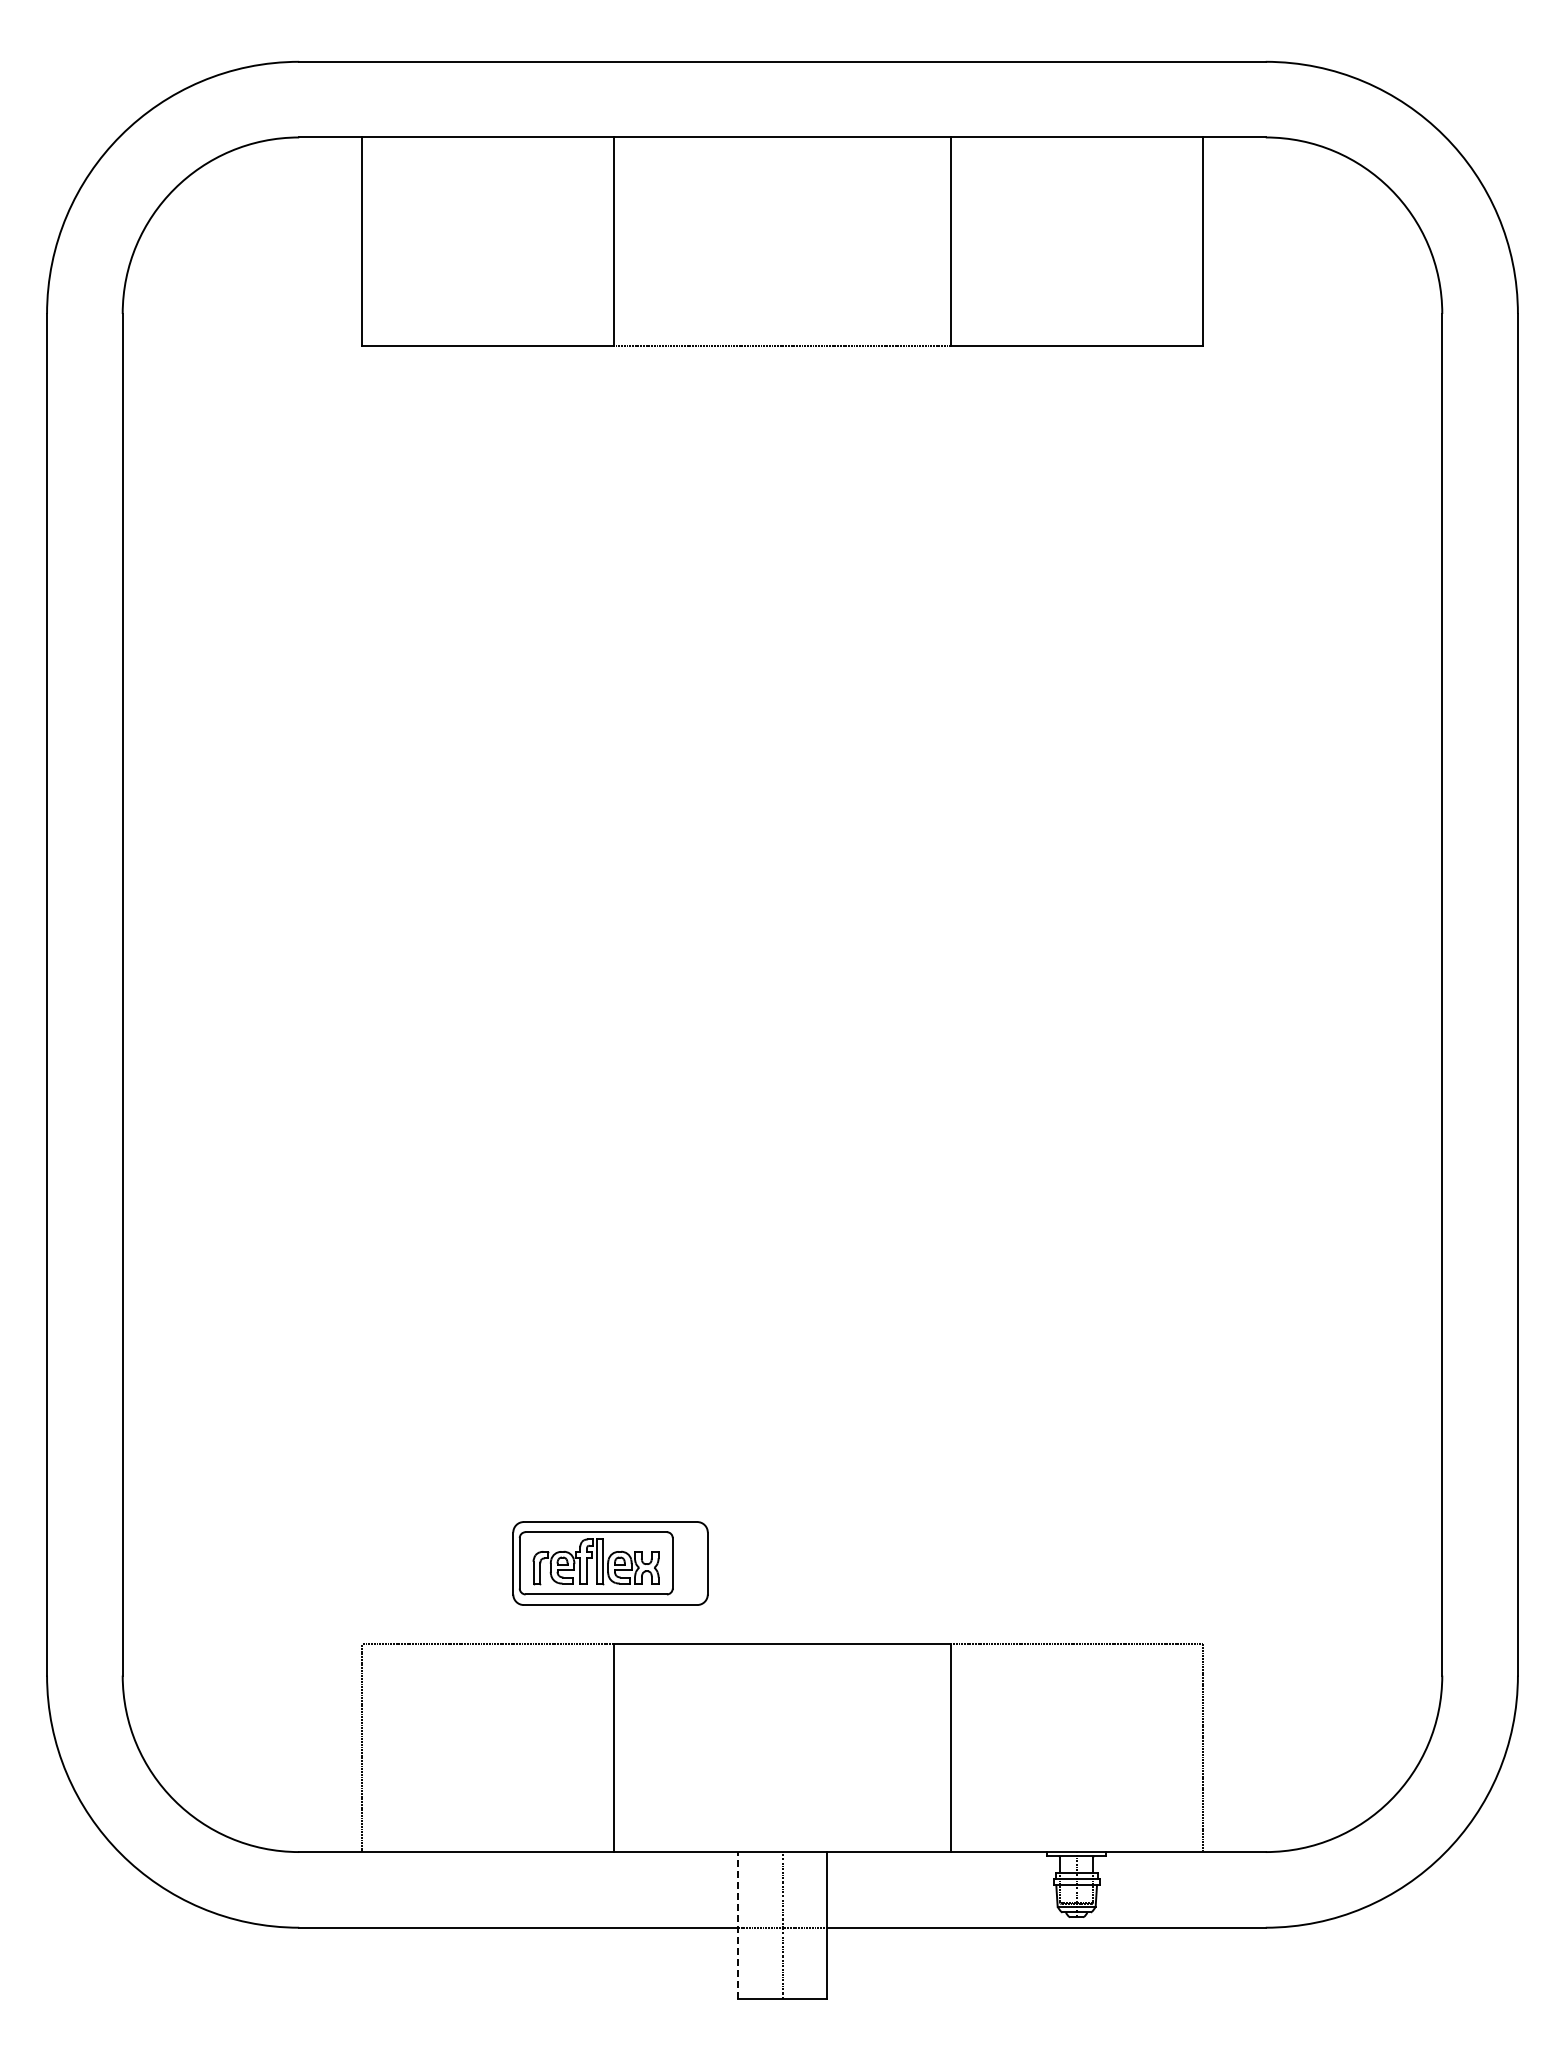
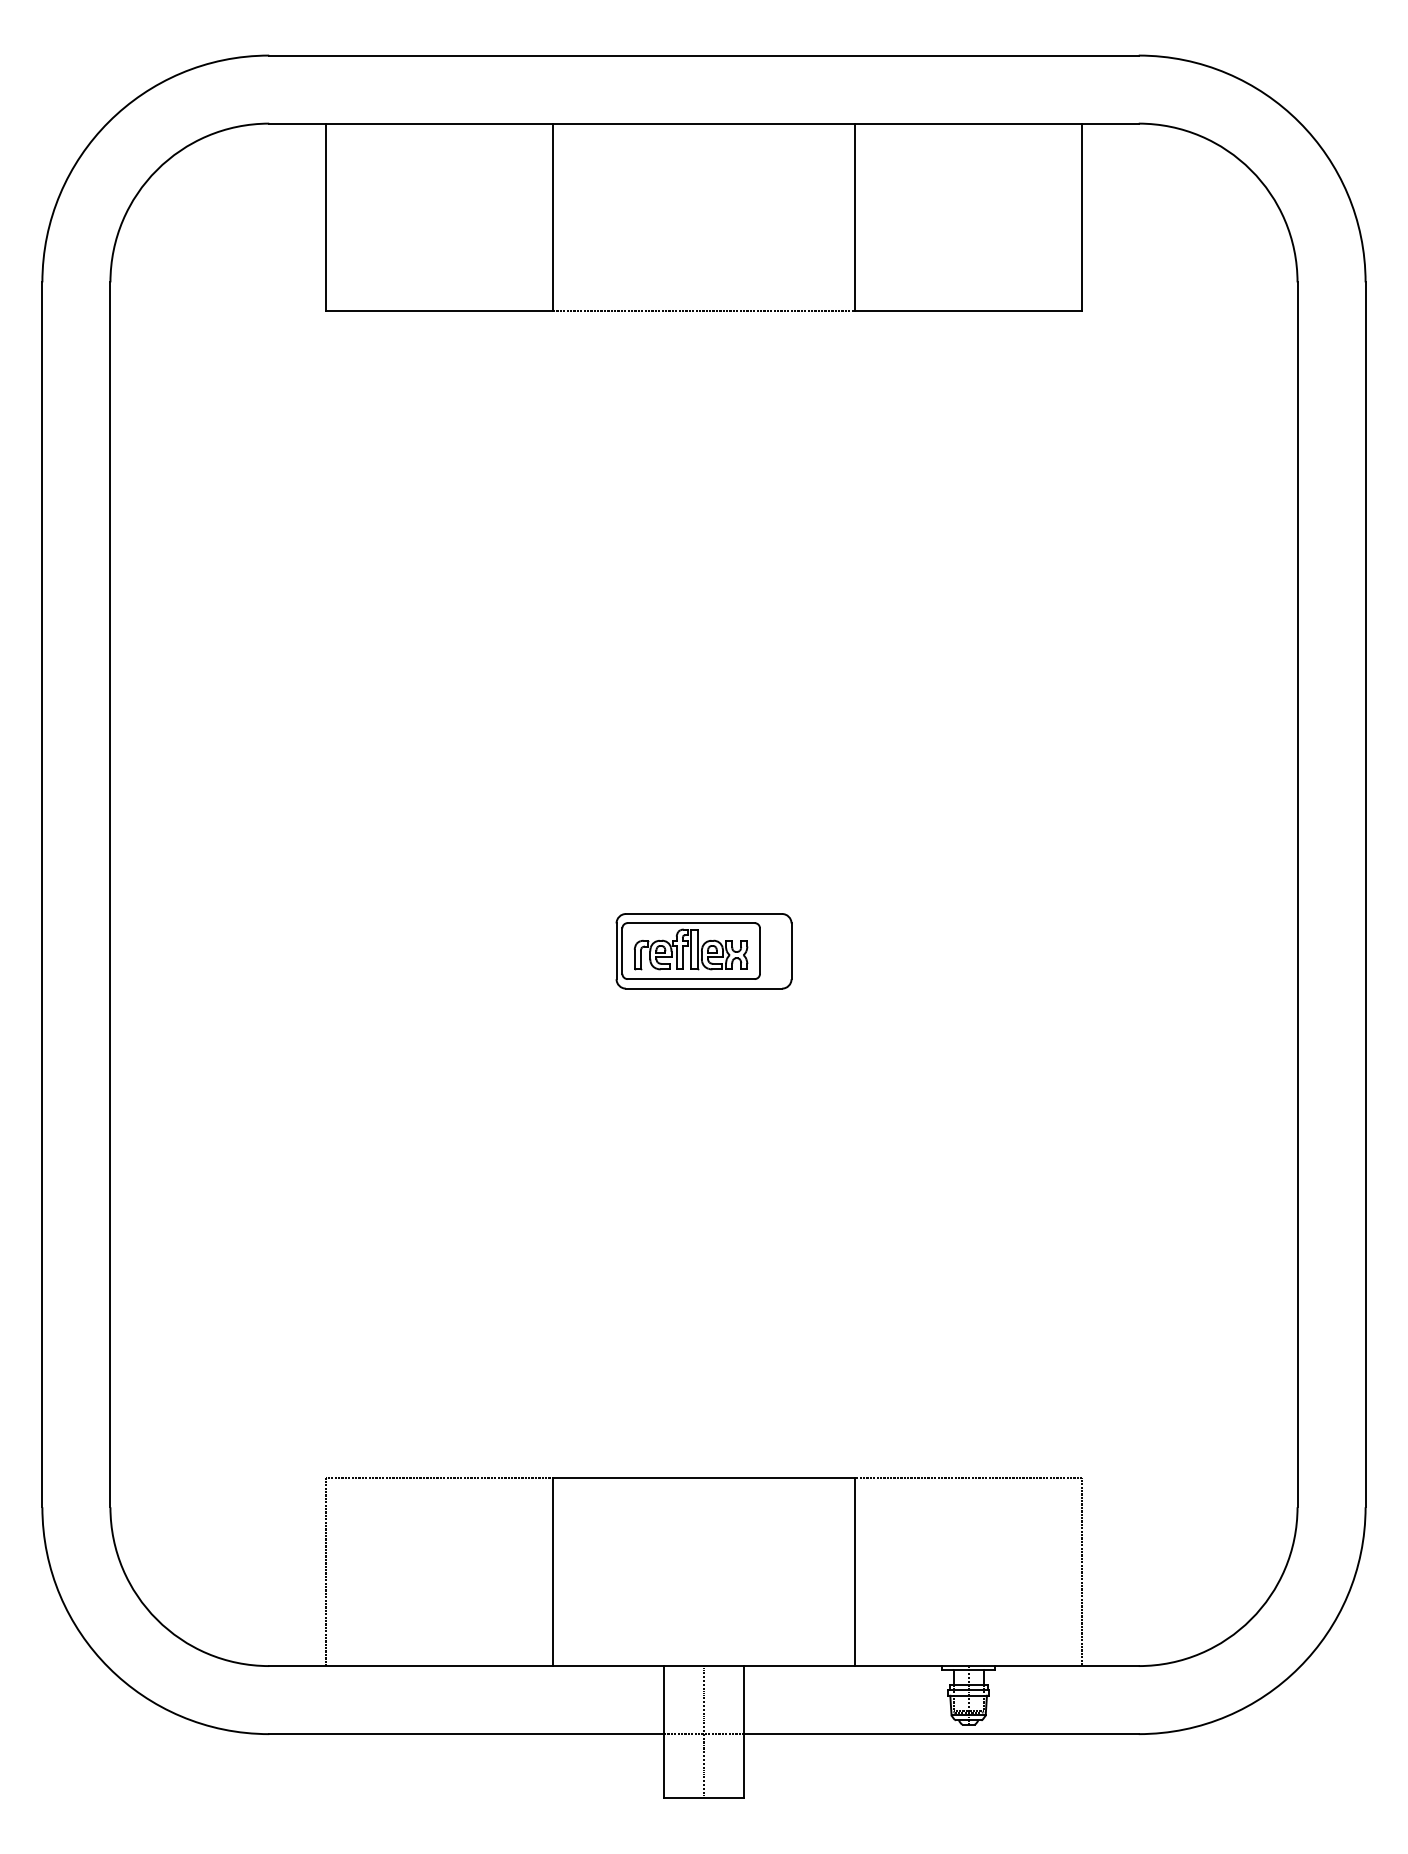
part: (610, 1563) -> (704, 951), moved
line: (737, 1925) -> (663, 1732), dashed -> solid

